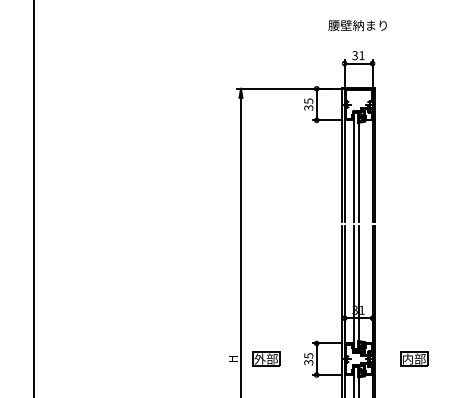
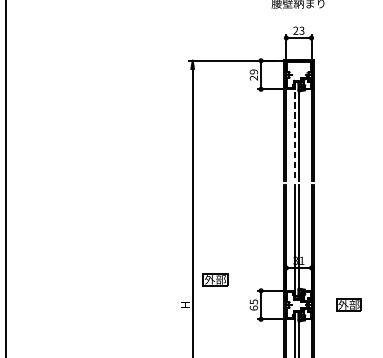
text: (358, 55) -> (298, 30), 31 -> 23
text: (308, 104) -> (253, 74), 35 -> 29
line: (354, 167) -> (295, 131), solid -> dashed
part: (266, 358) -> (215, 279), moved
text: (407, 358) -> (343, 304), 内部 -> 外部
text: (308, 362) -> (253, 307), 35 -> 65

